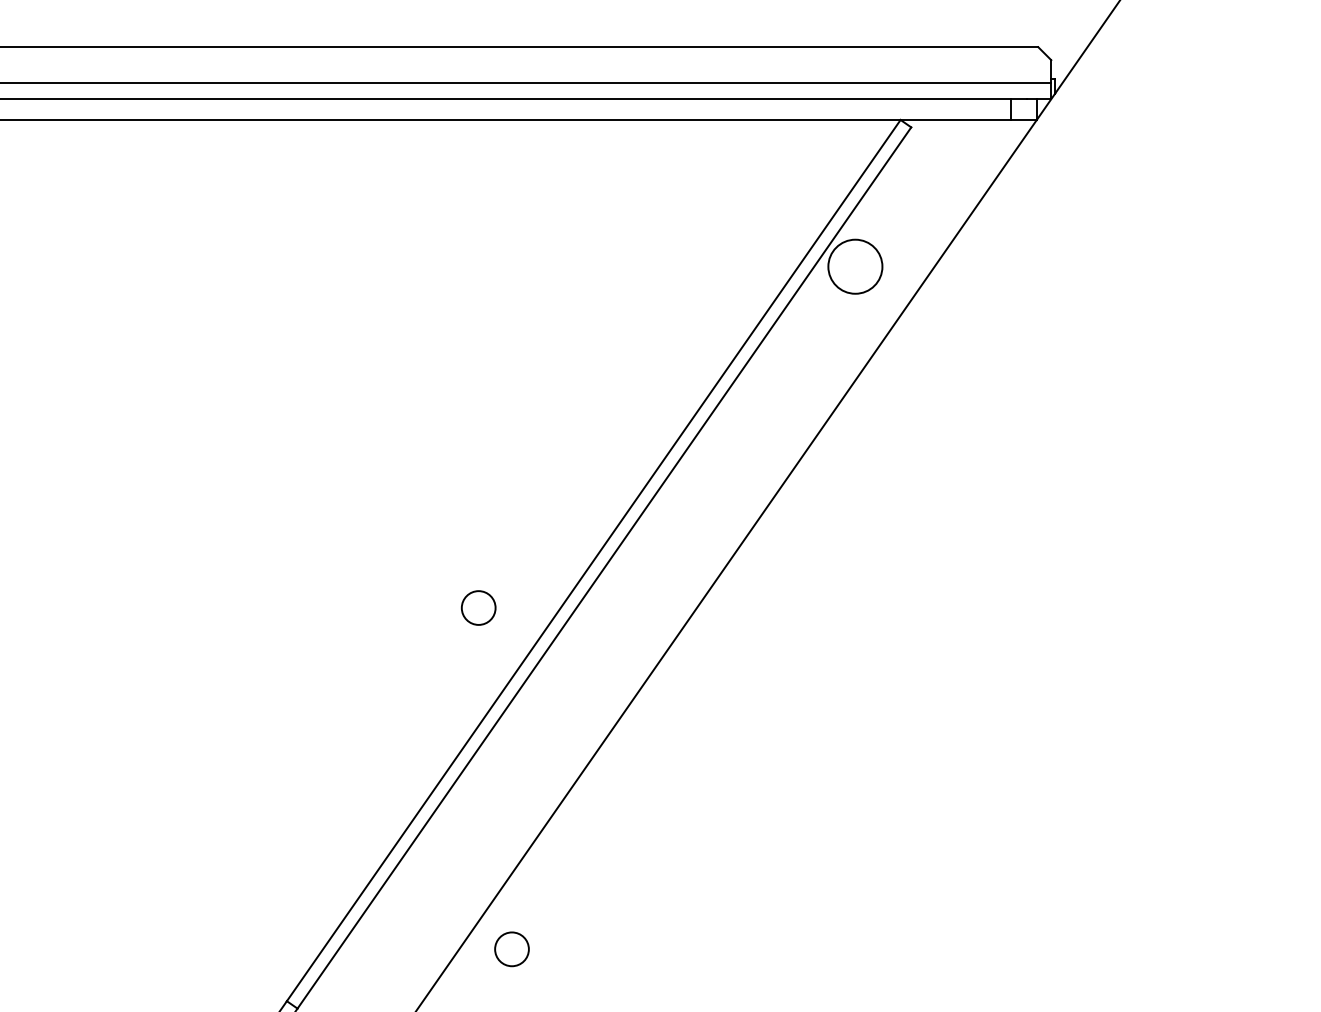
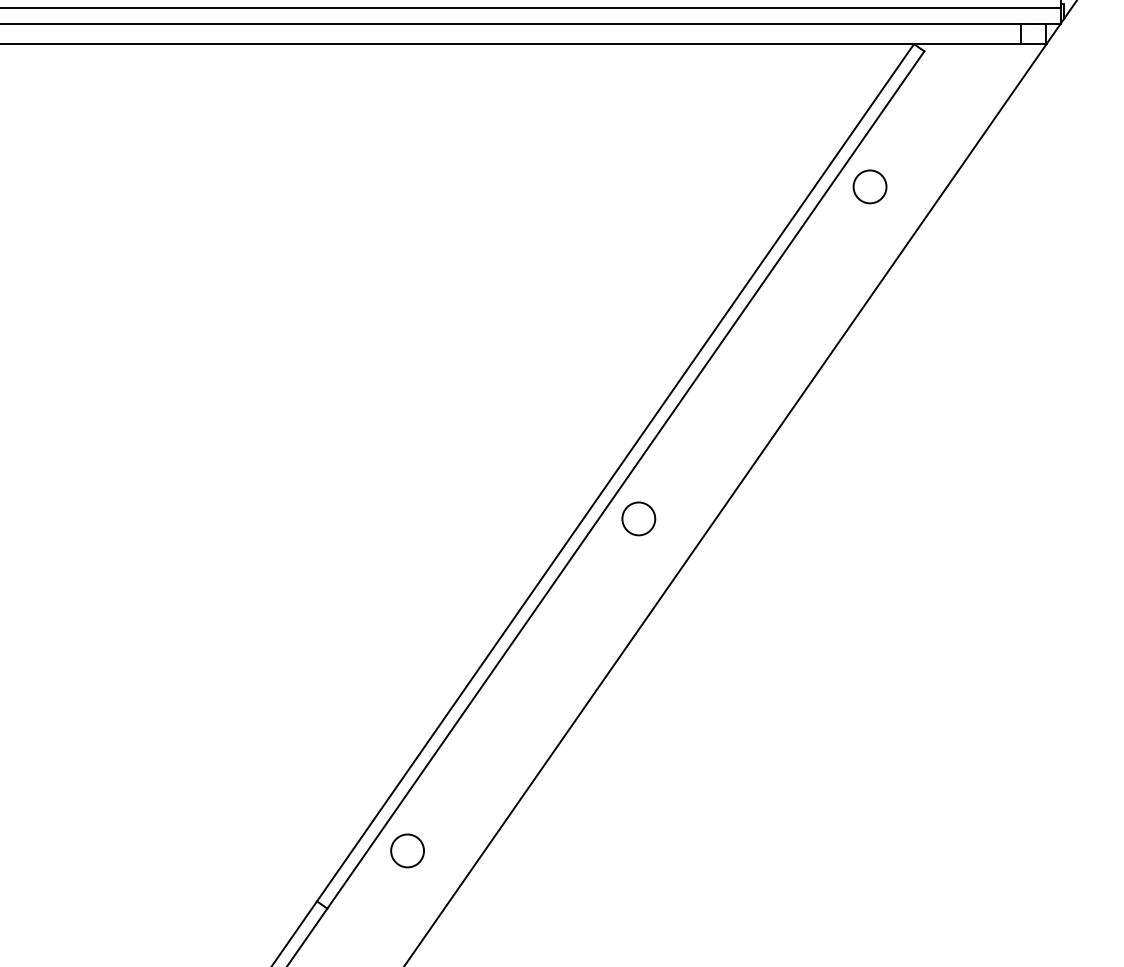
circle: (855, 266) -> (870, 186), size x0.62
circle: (478, 607) -> (638, 518), moved
circle: (511, 949) -> (407, 851), moved

